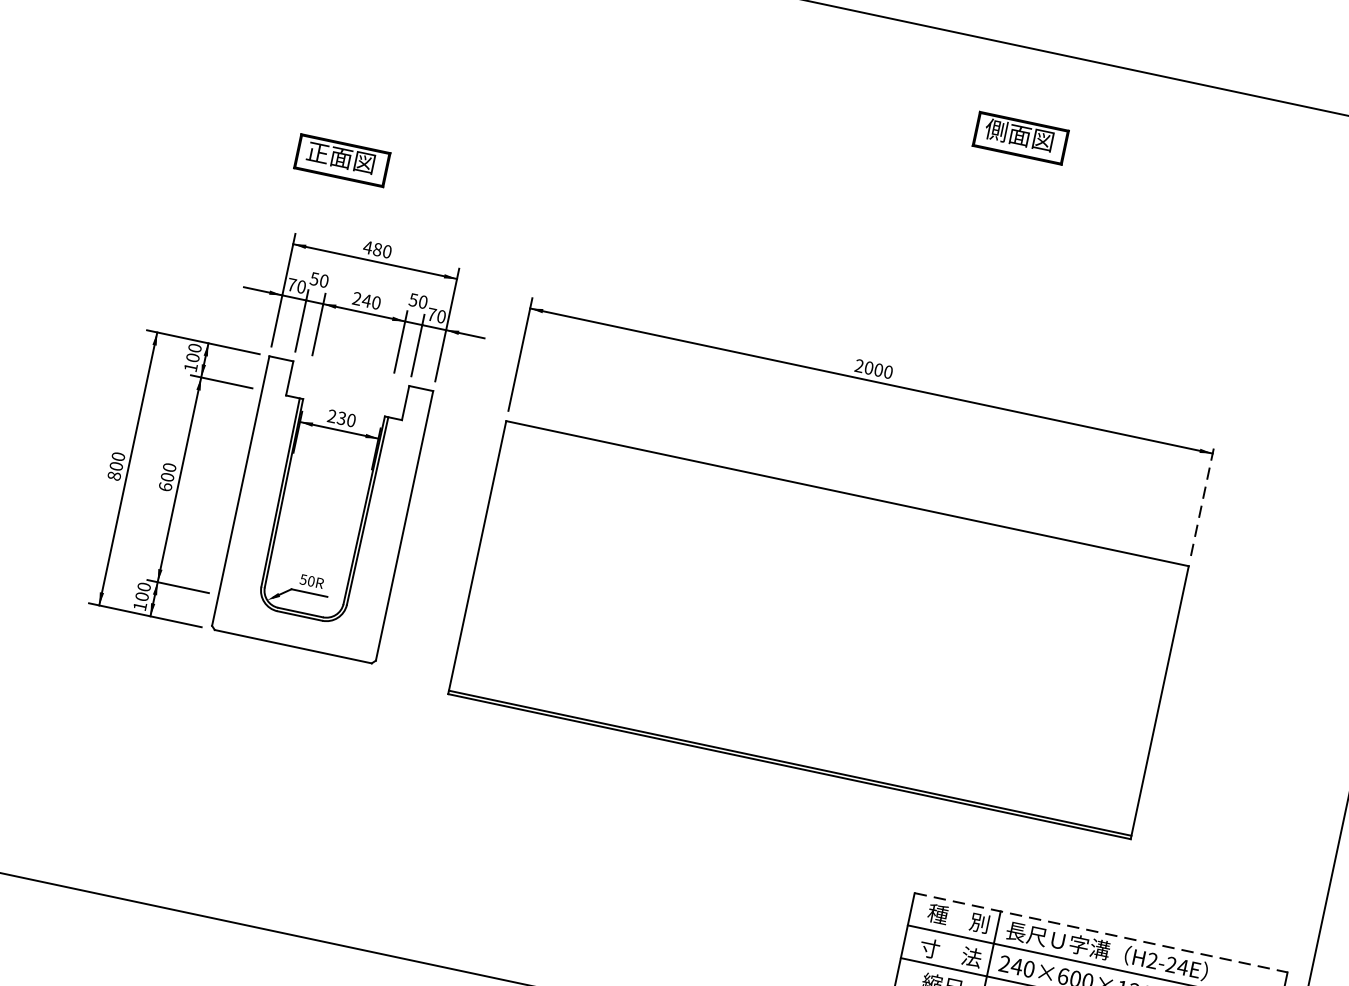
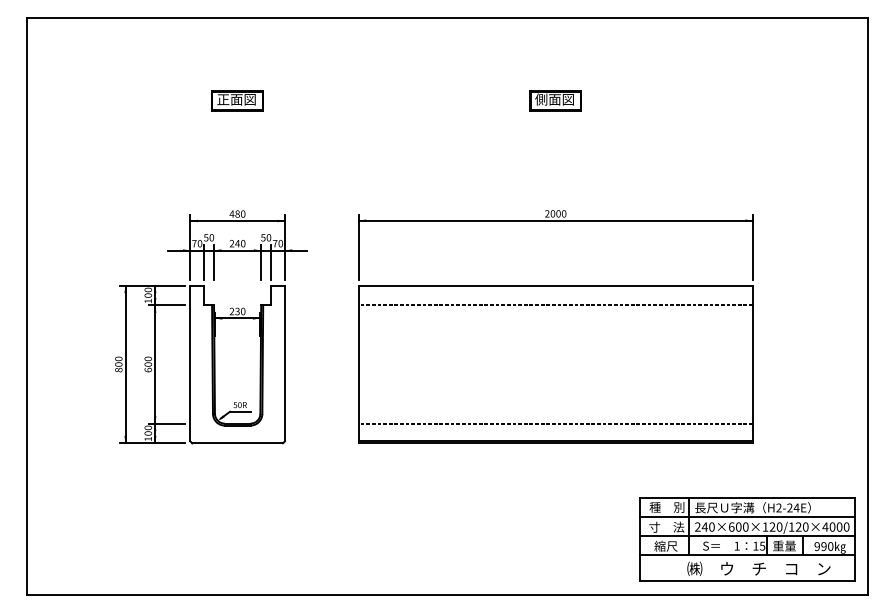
part: (1020, 137) -> (555, 100), moved
part: (342, 159) -> (237, 100), moved
part: (290, 436) -> (211, 327), moved
line: (1202, 499) -> (752, 247), dashed -> solid
line: (839, 527) -> (555, 305), added
line: (796, 732) -> (555, 423), added
line: (1101, 932) -> (747, 498), dashed -> solid

